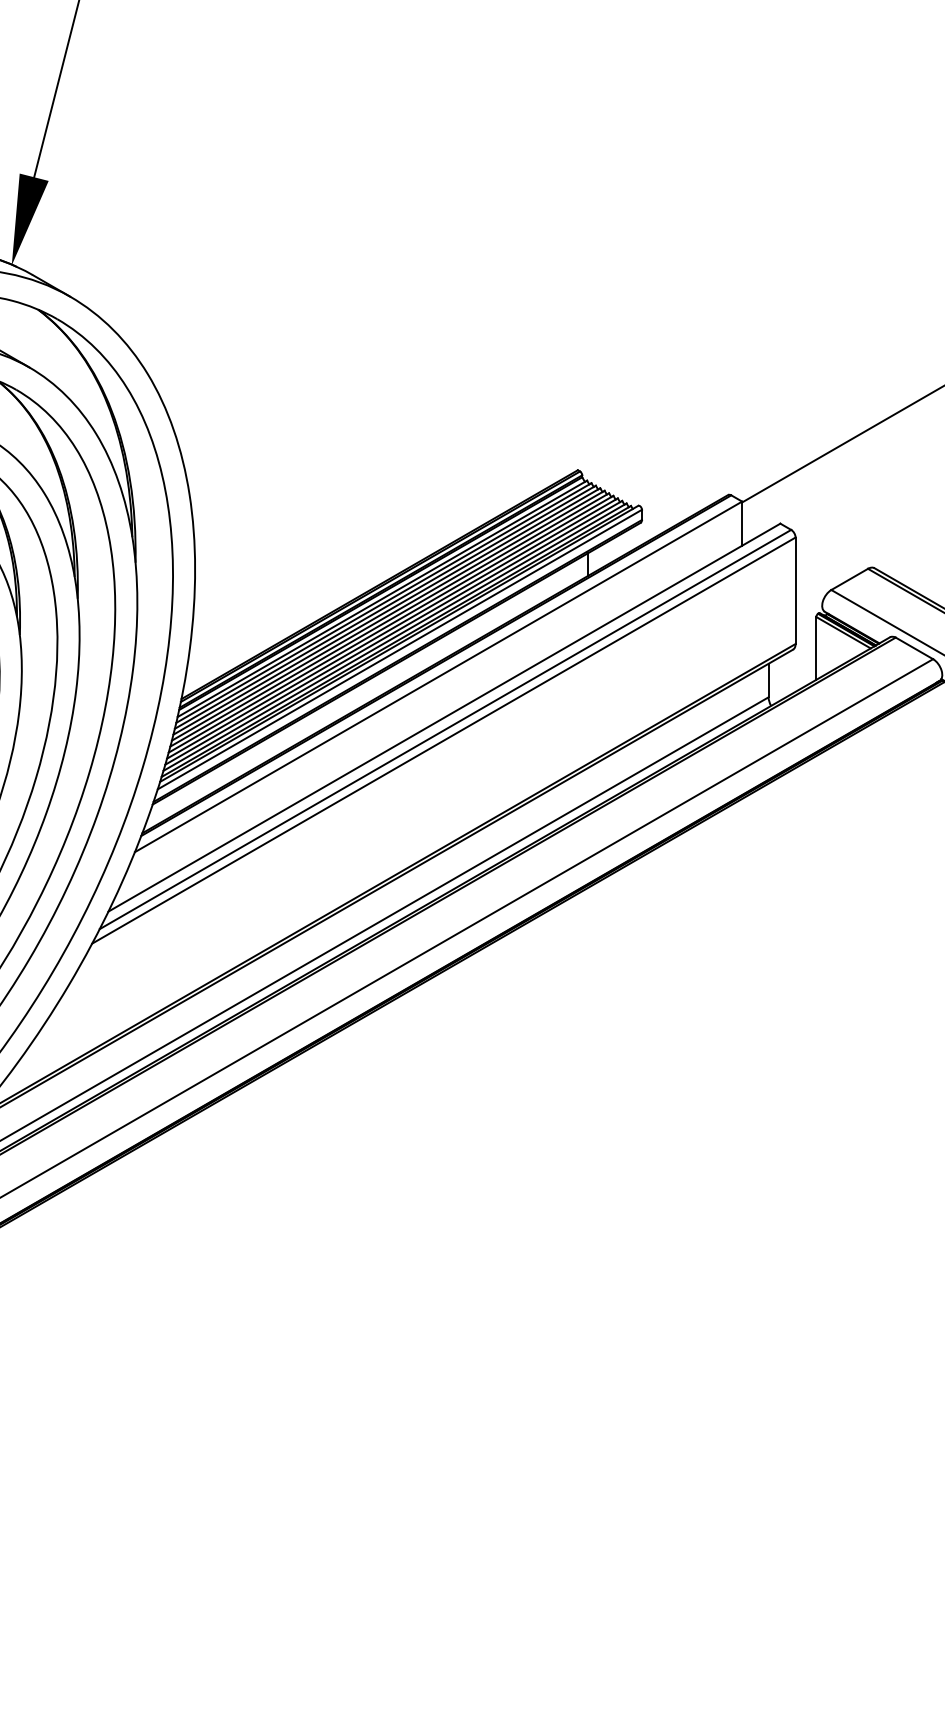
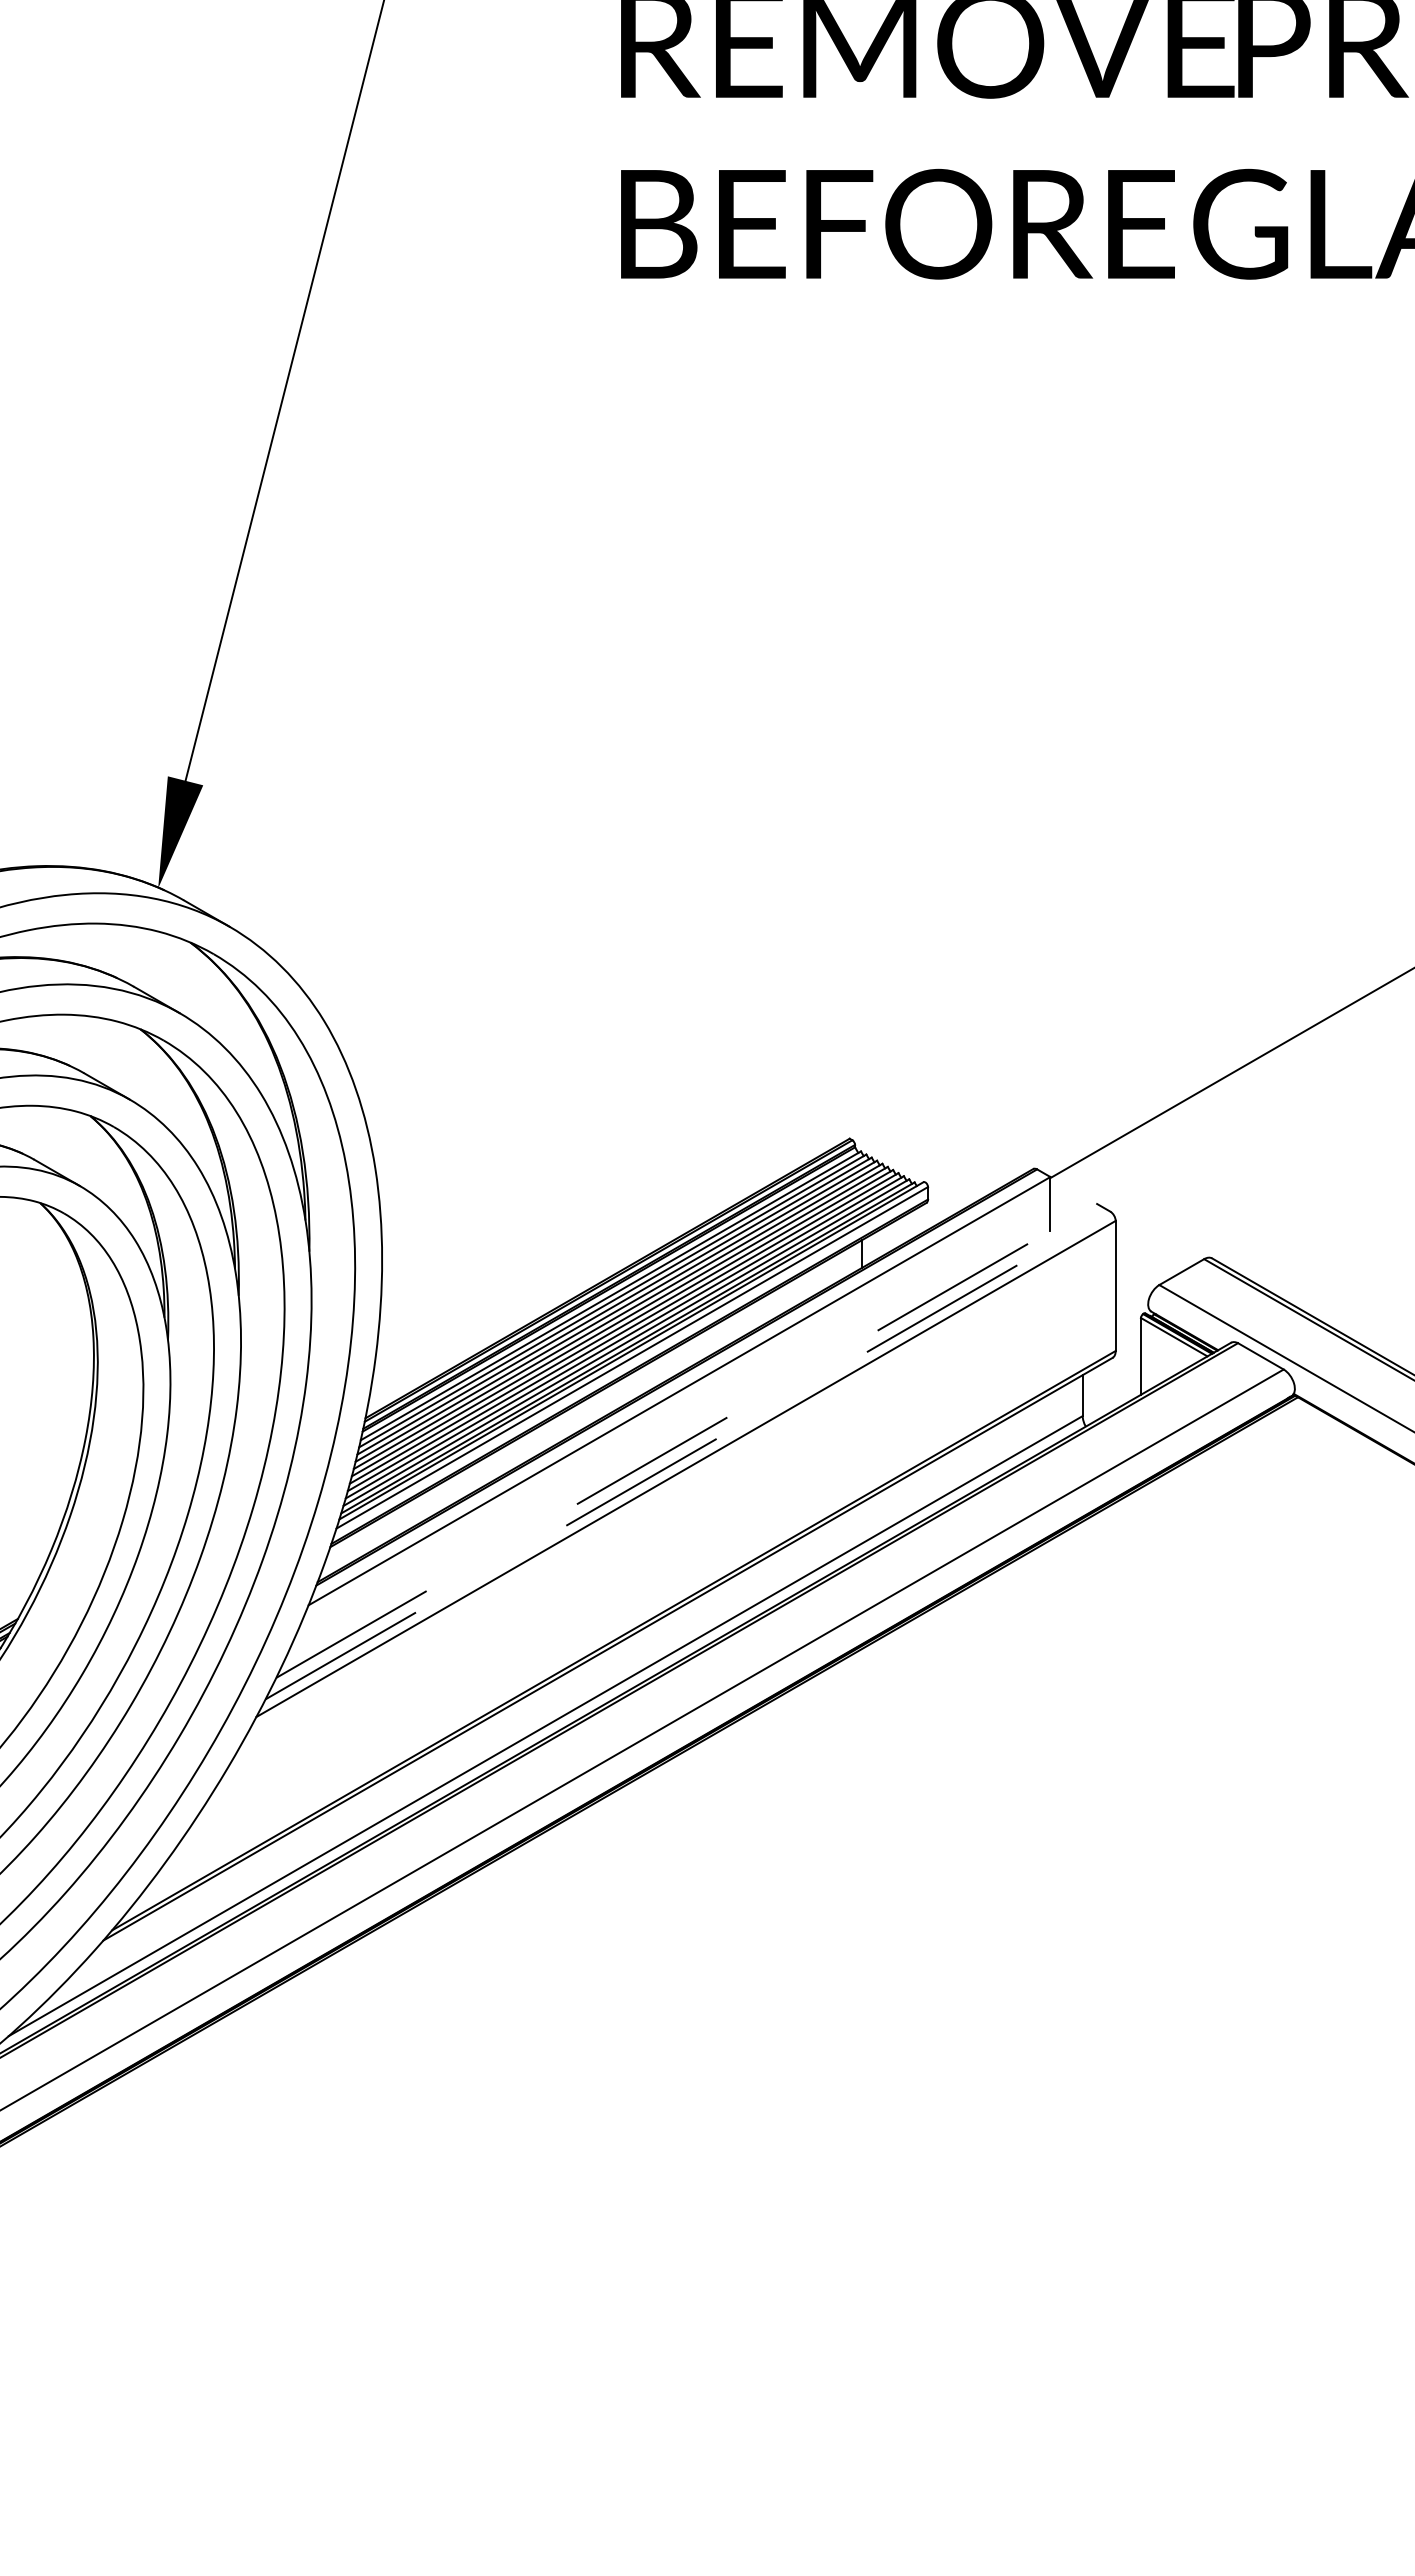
line: (444, 717) -> (686, 1440), solid -> dashed
line: (445, 729) -> (687, 1455), solid -> dashed

